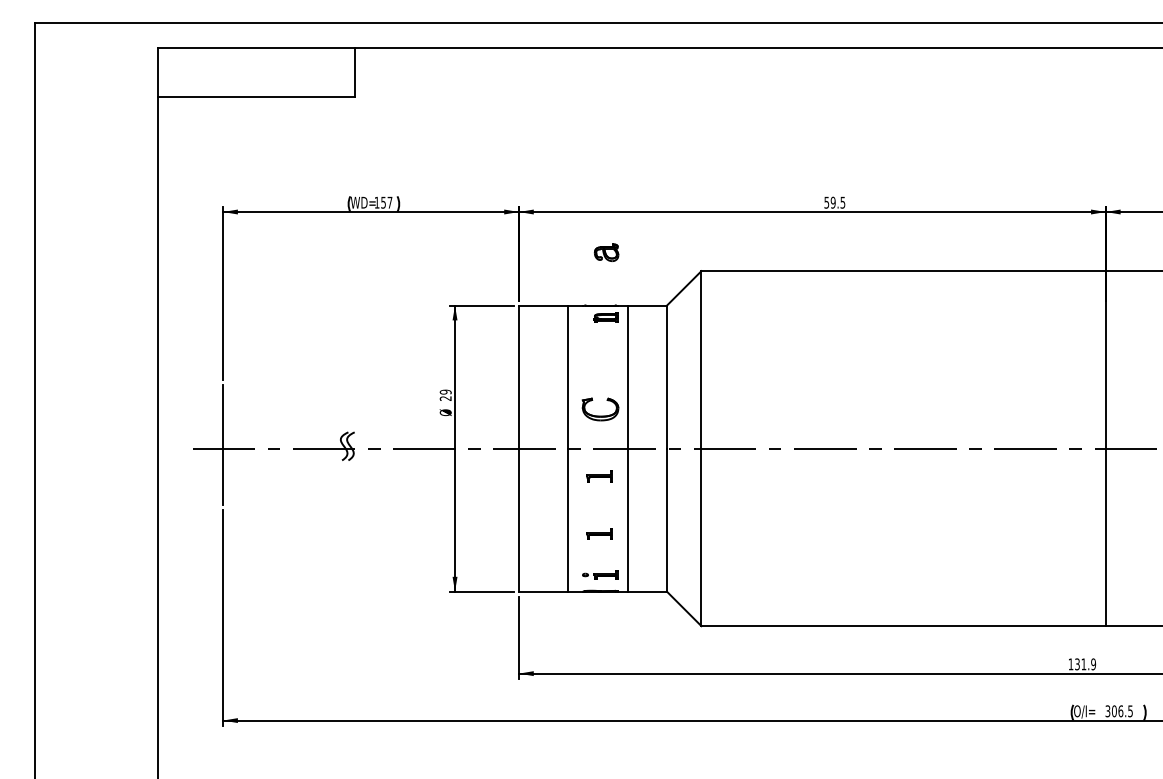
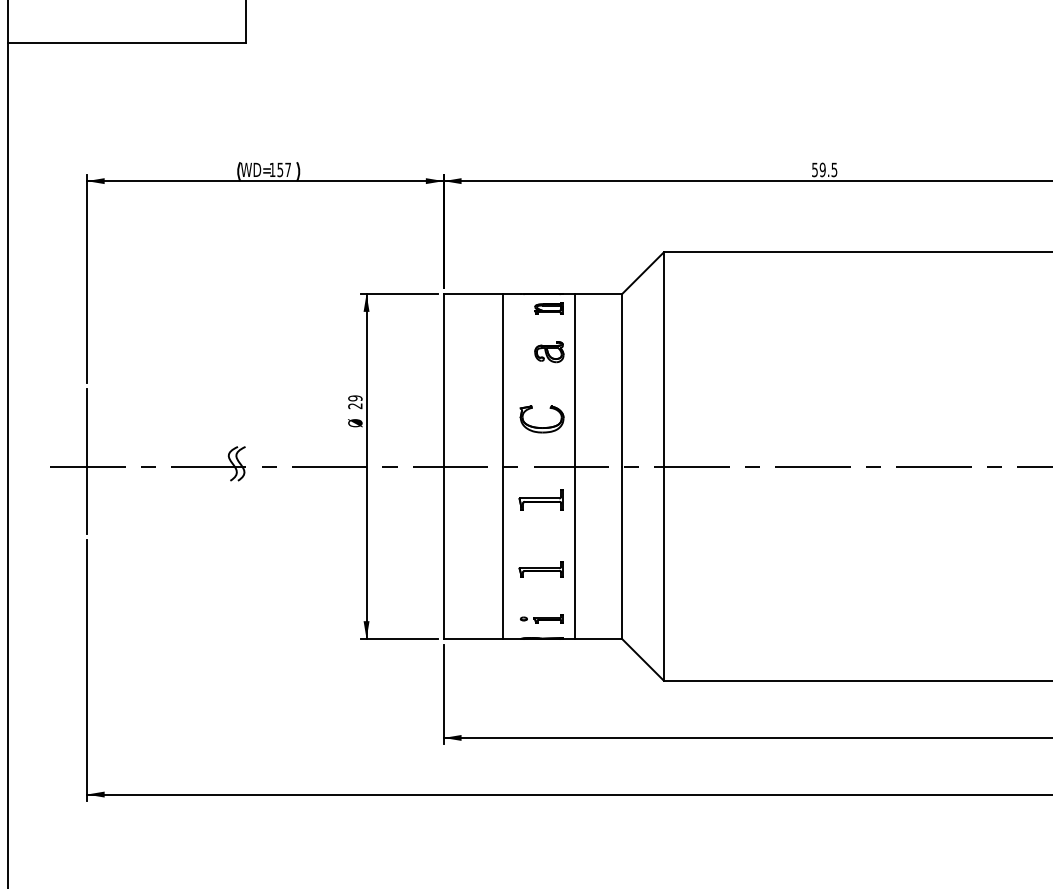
part: (606, 252) -> (549, 351), moved
part: (599, 475) -> (540, 498), size x1.43
part: (599, 533) -> (540, 568), size x1.43

